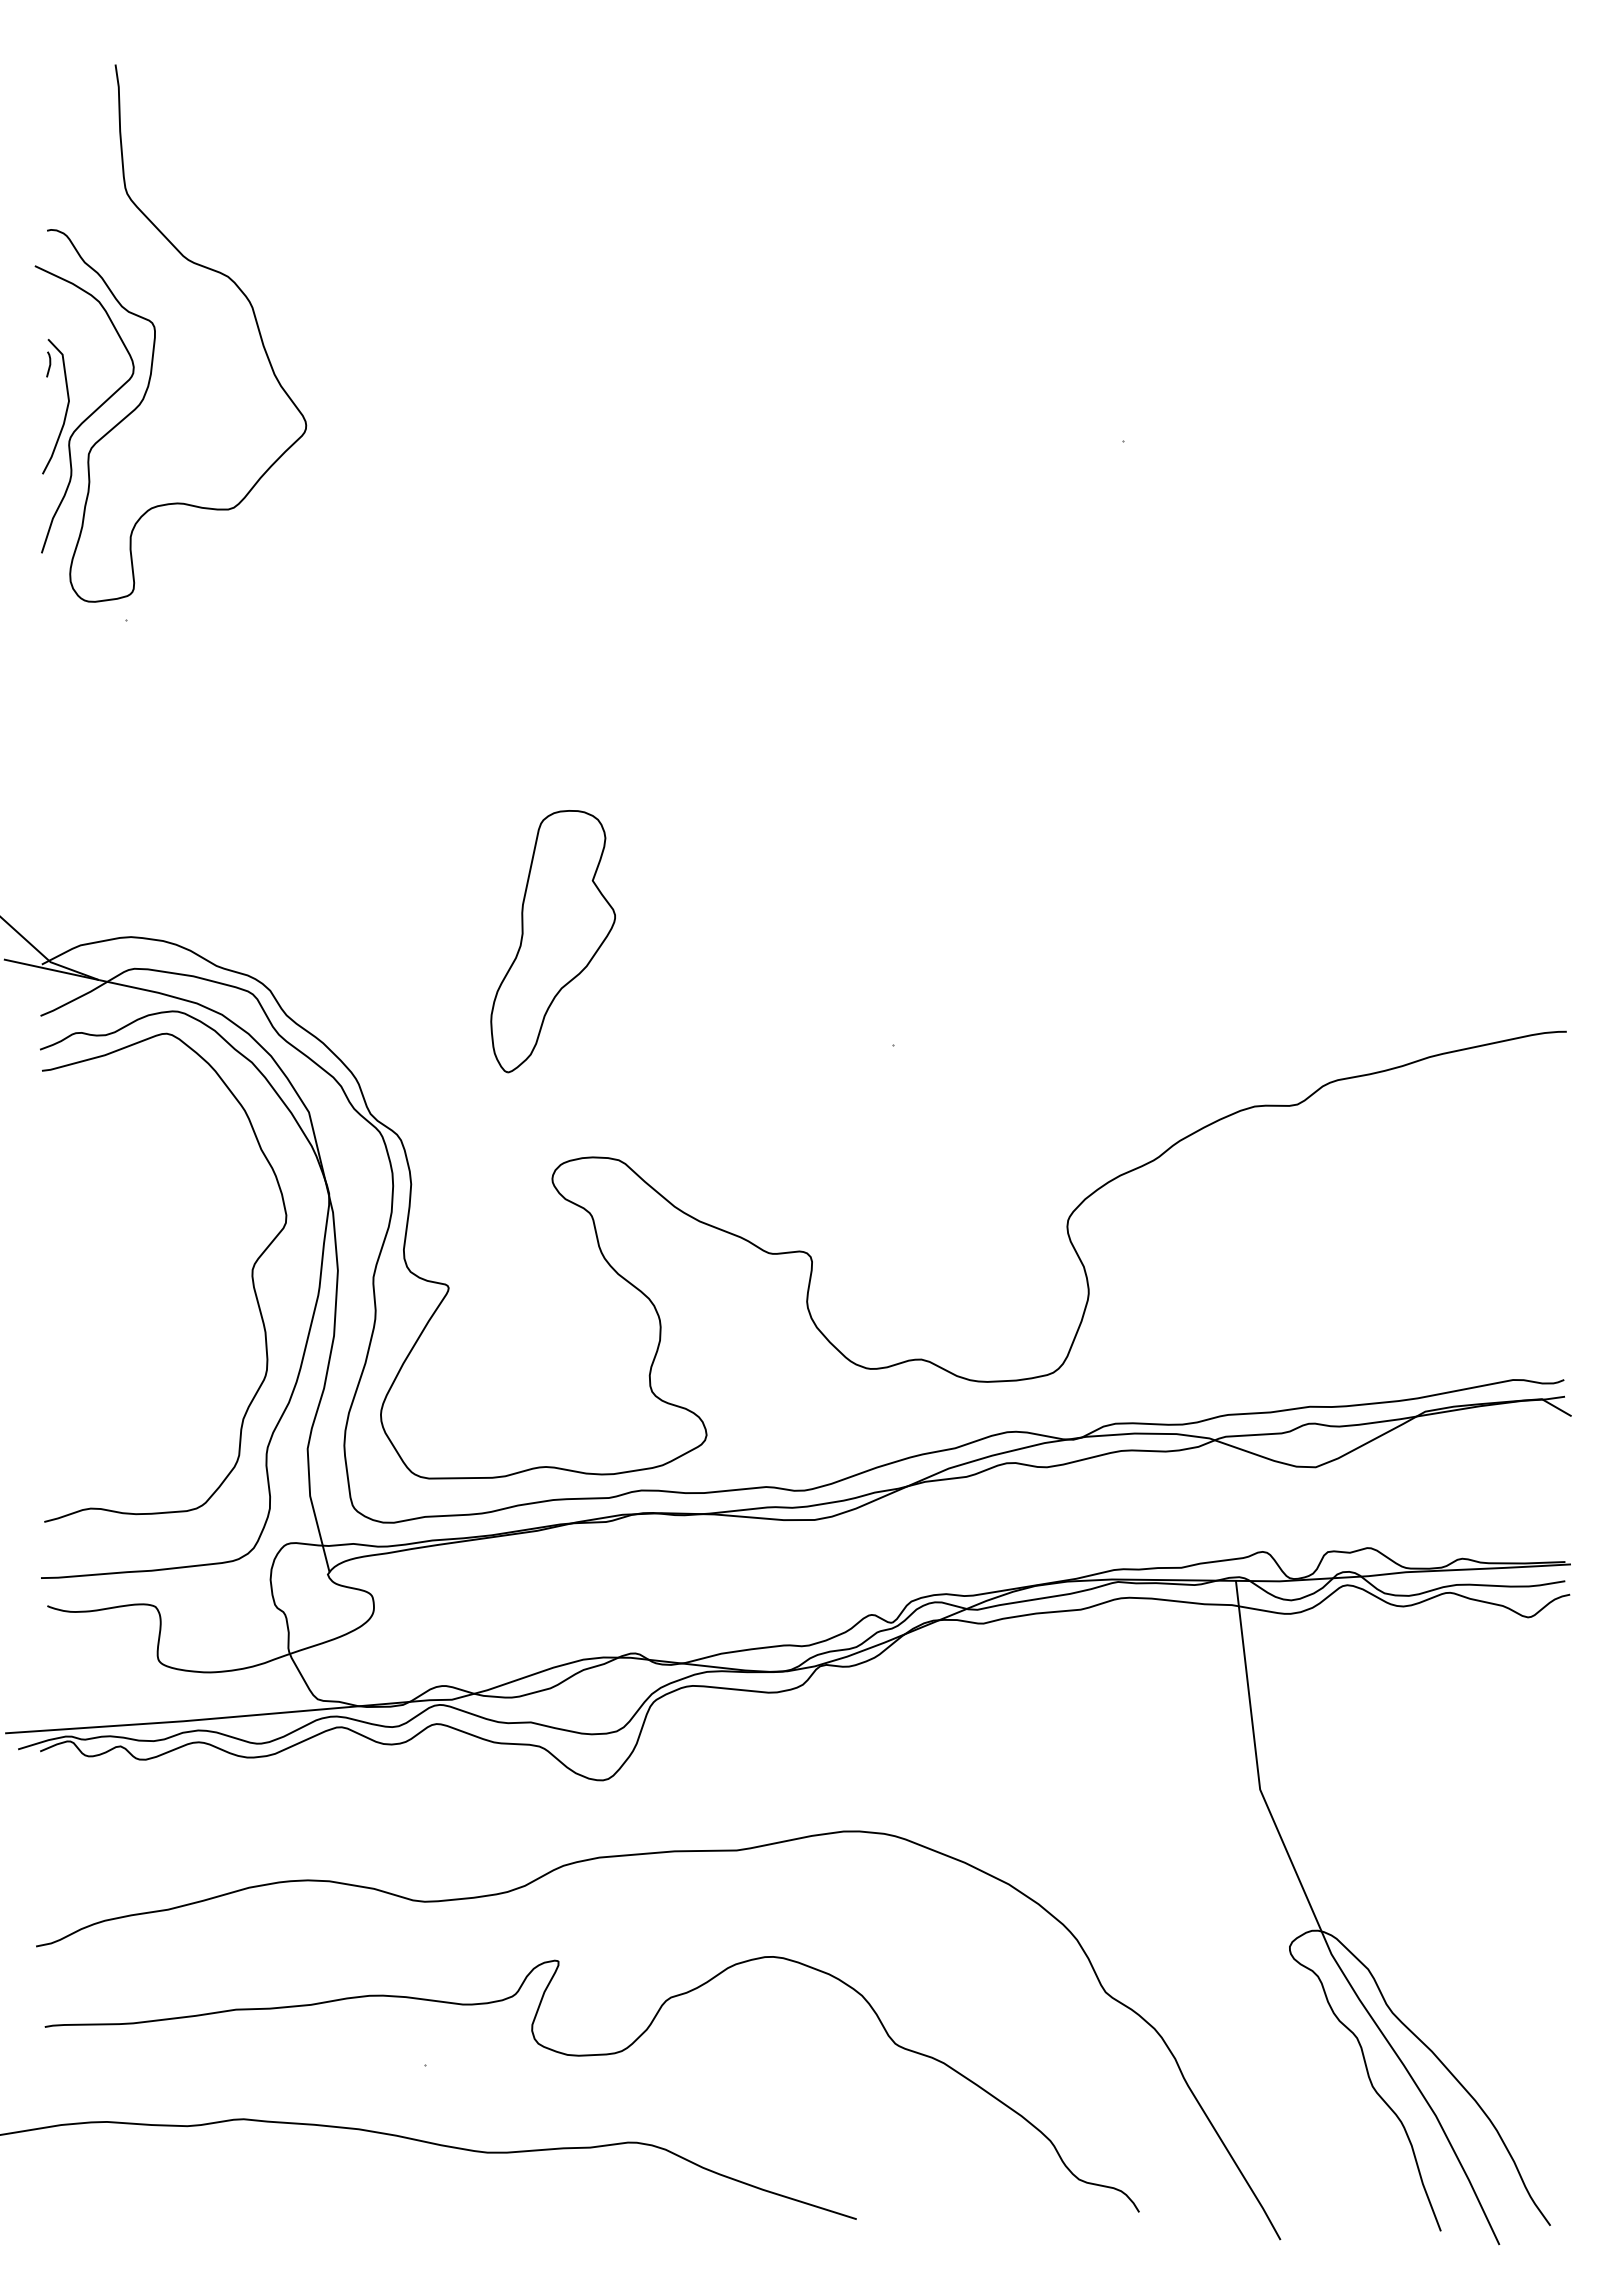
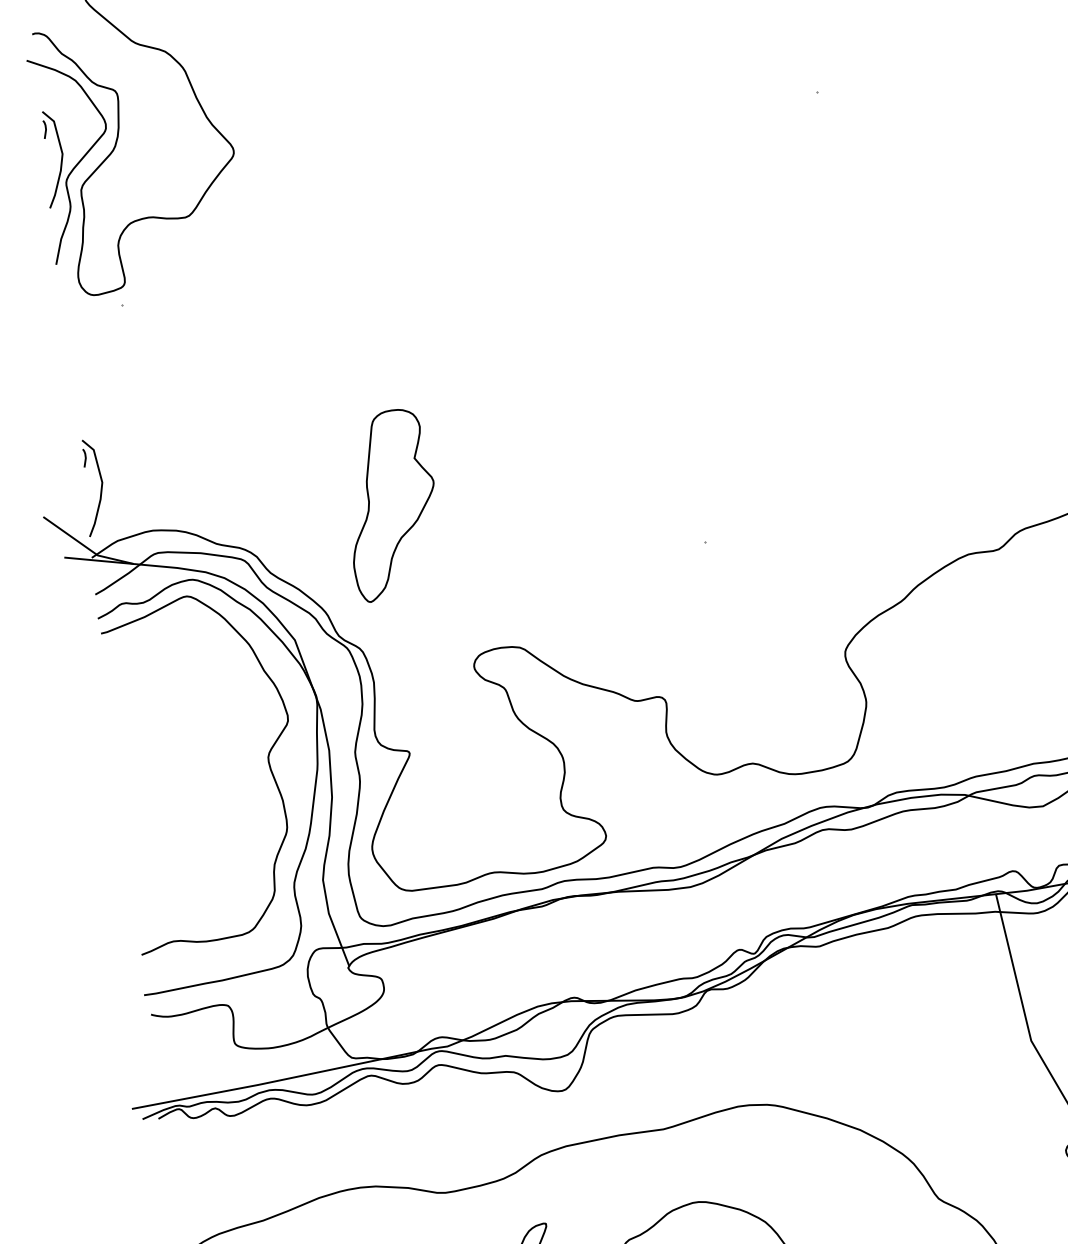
part: (66, 867) -> (101, 486), added
part: (552, 941) -> (391, 505), moved

